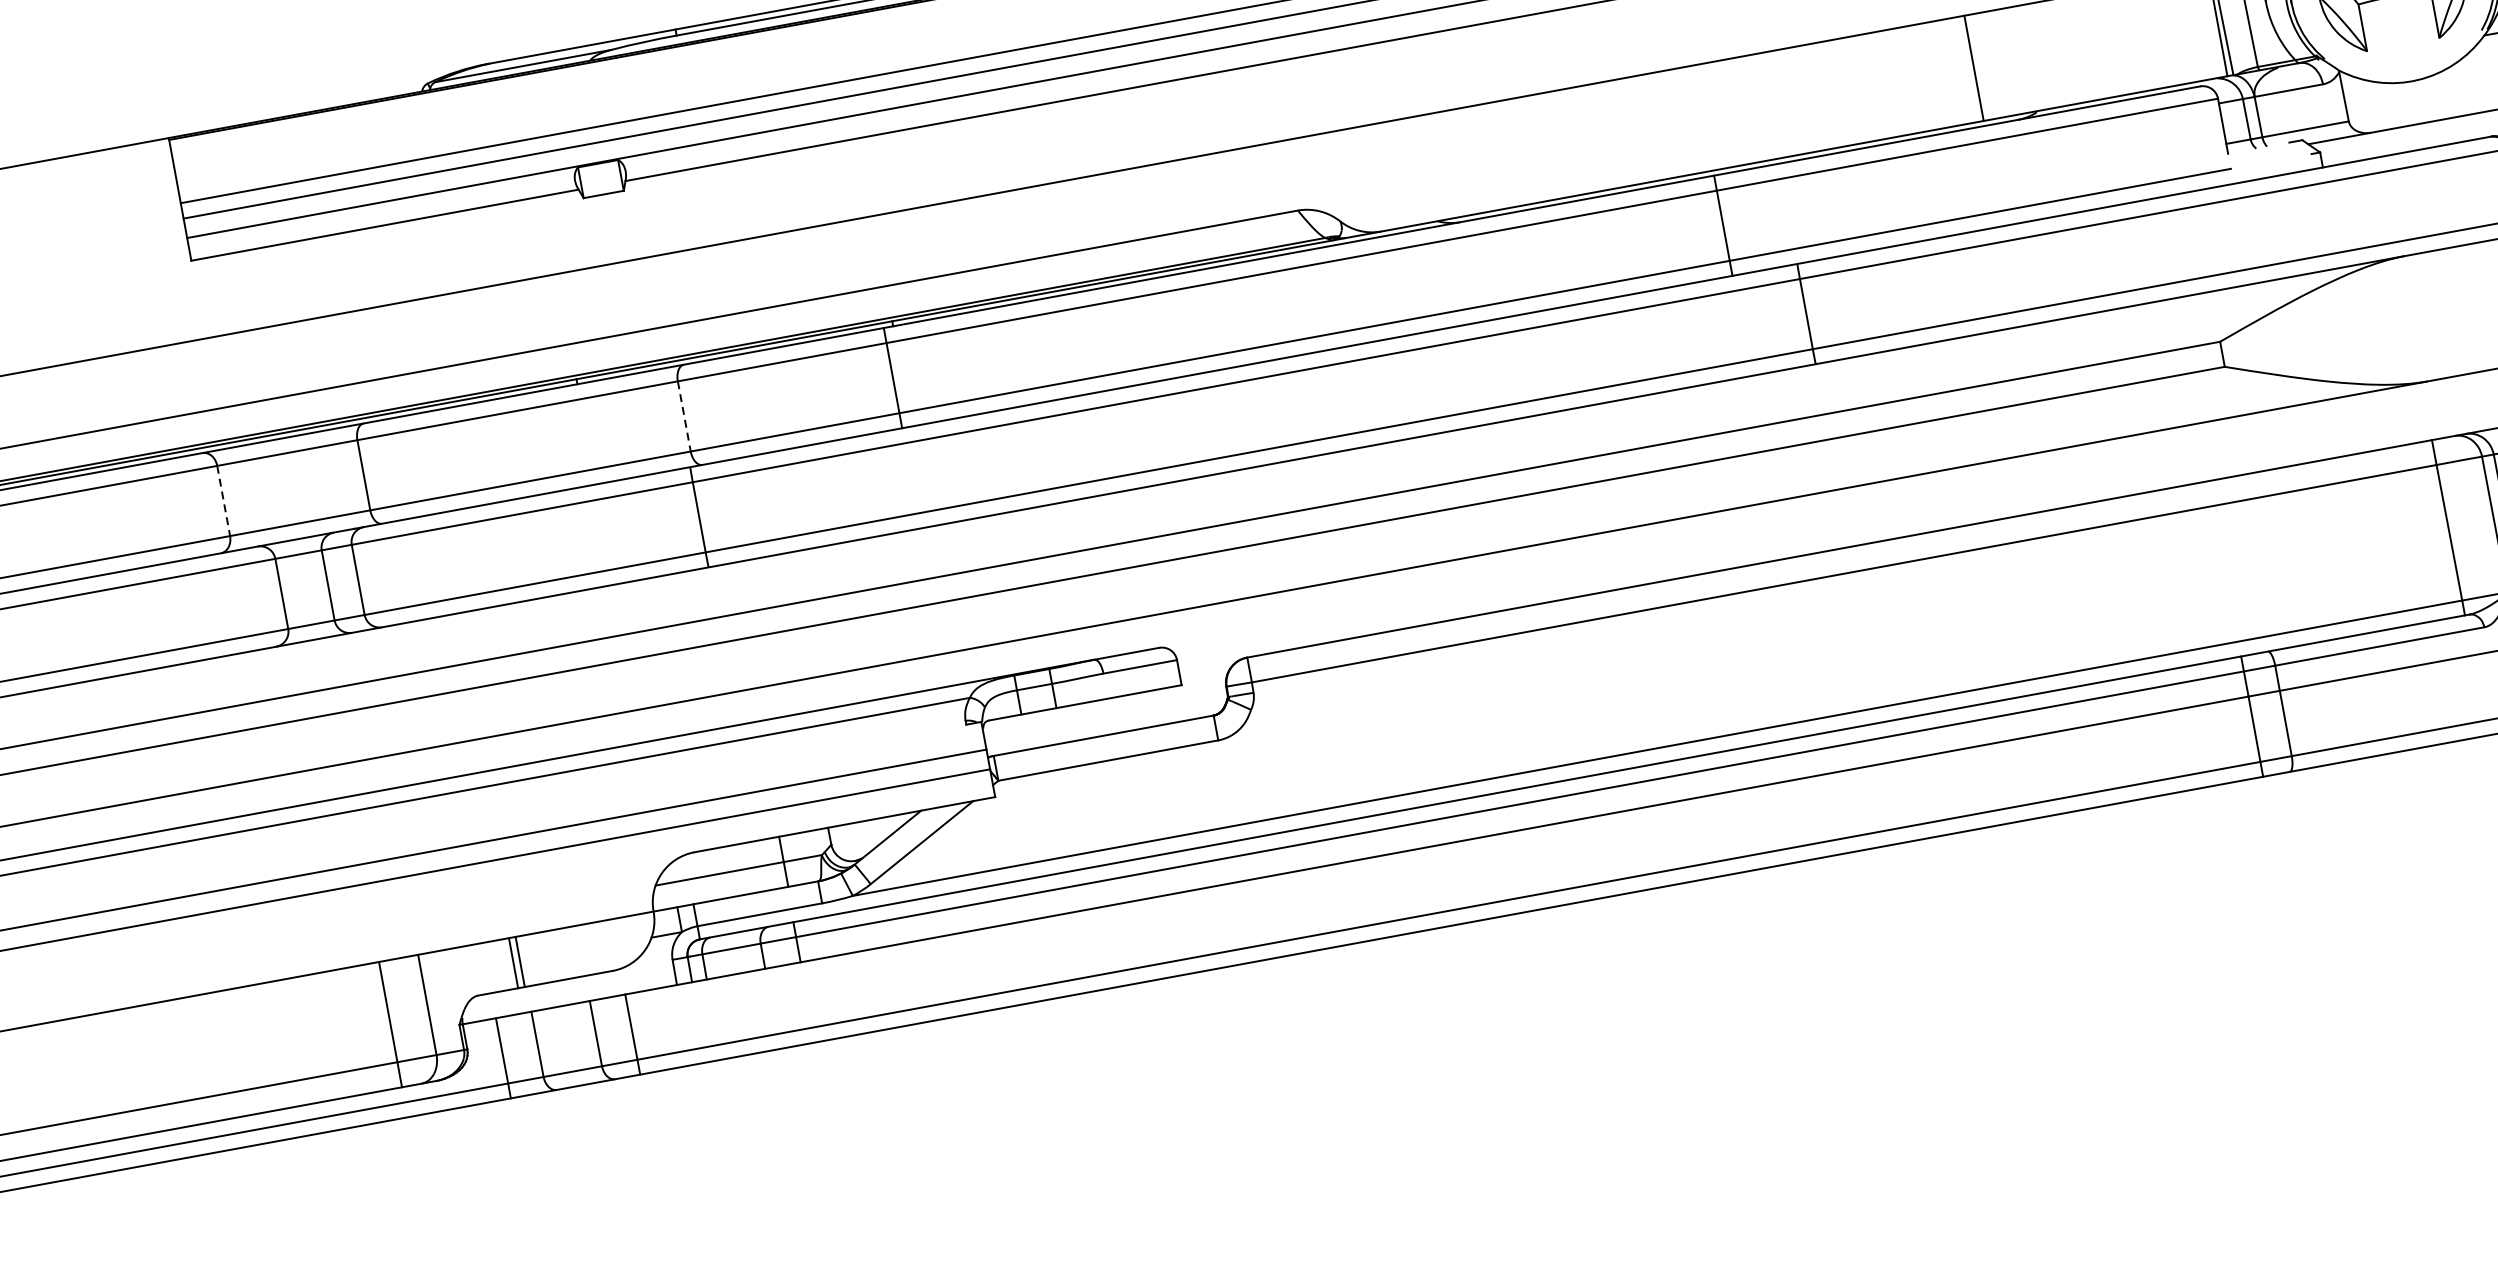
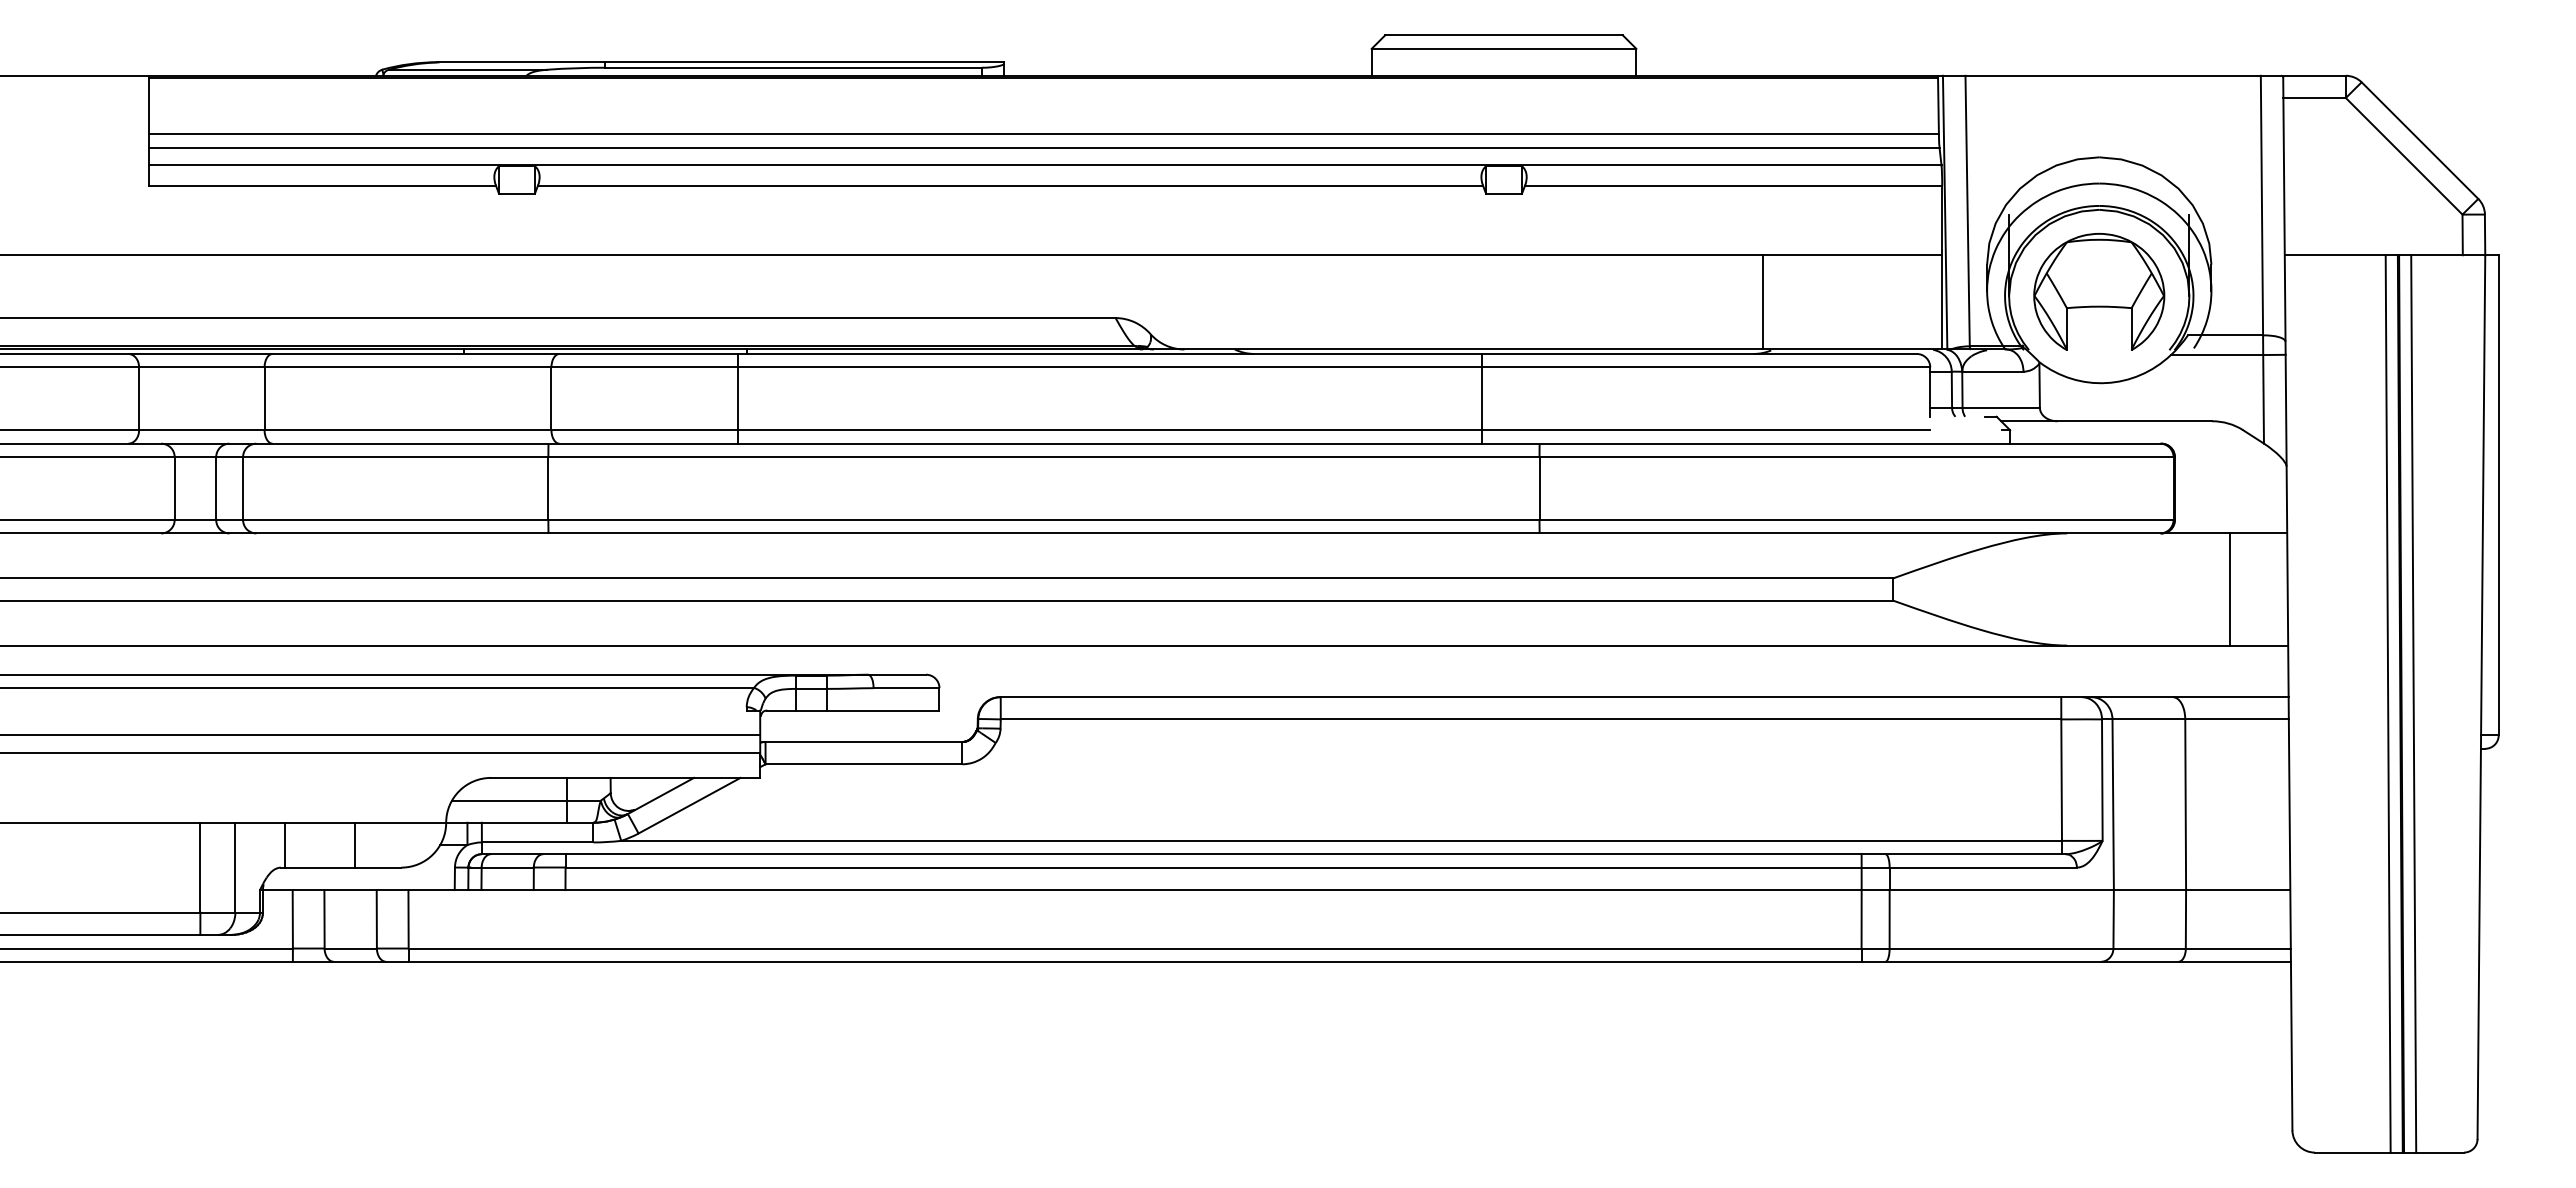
line: (1973, 68) -> (1762, 302), moved
line: (684, 417) -> (551, 399), dashed -> solid
line: (224, 501) -> (139, 399), dashed -> solid
line: (519, 961) -> (284, 844), moved
line: (513, 962) -> (354, 844), moved

